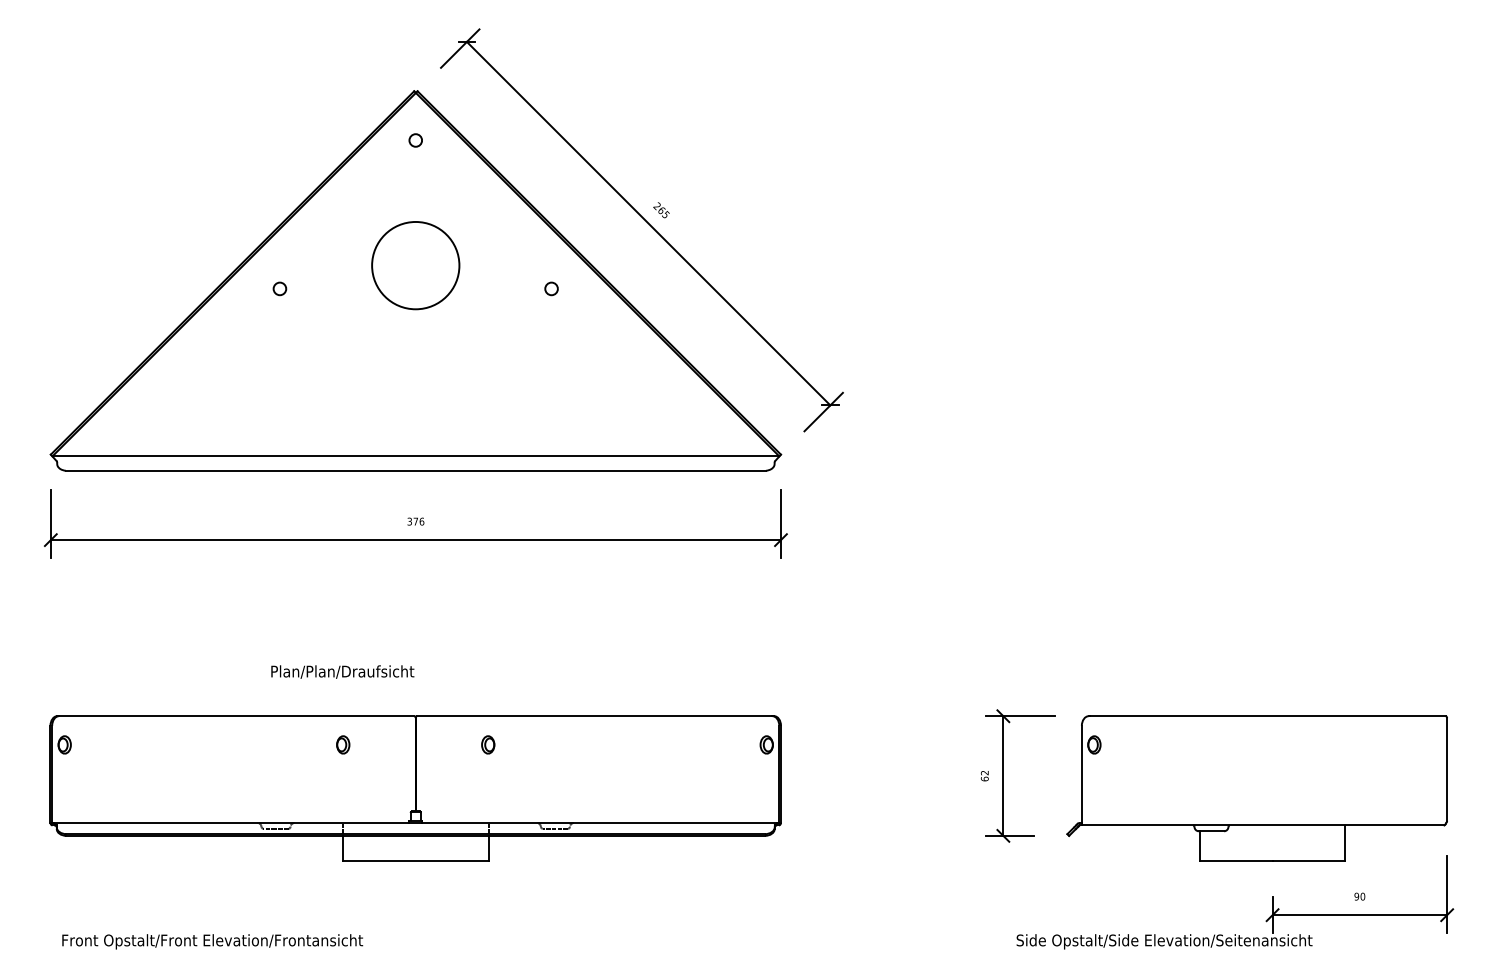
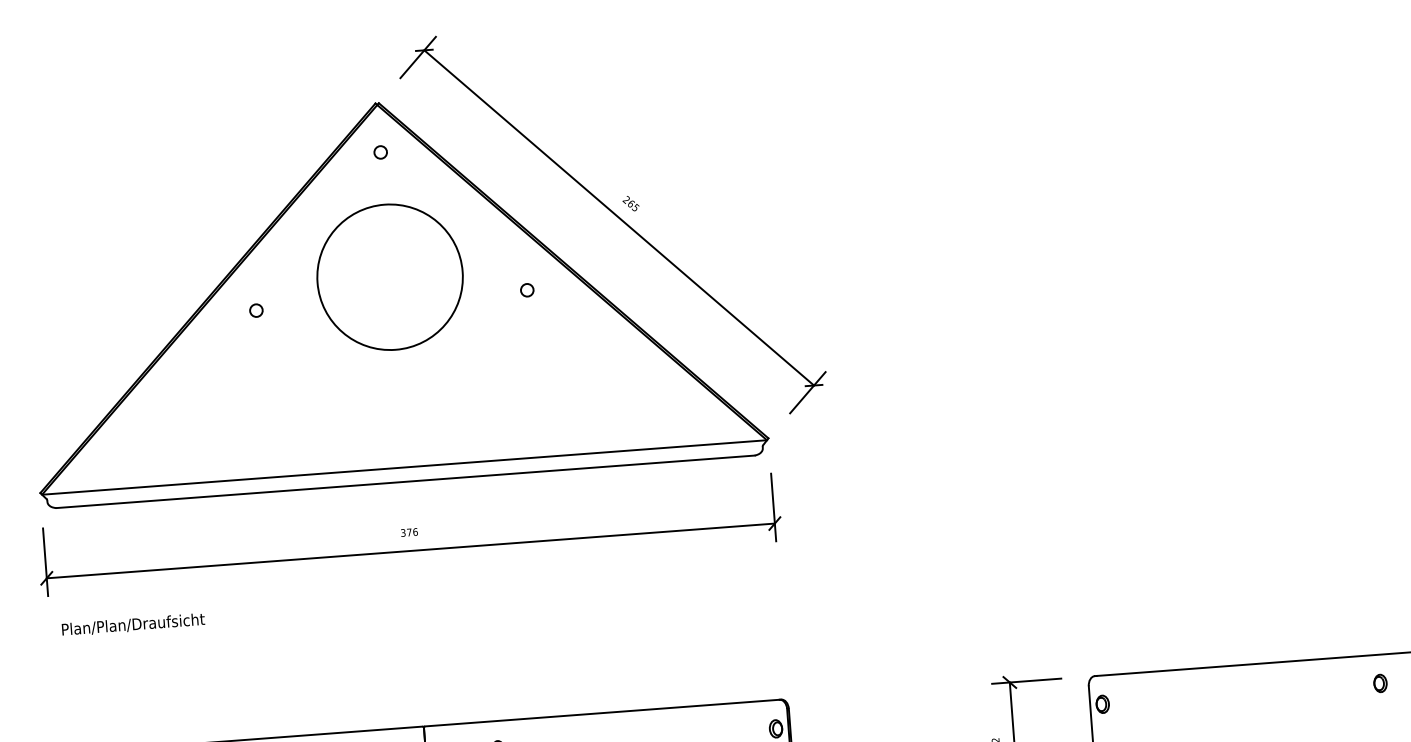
circle: (415, 265) -> (389, 277), size x1.67
text: (342, 671) -> (133, 624), moved
part: (1372, 744) -> (1380, 683), added

